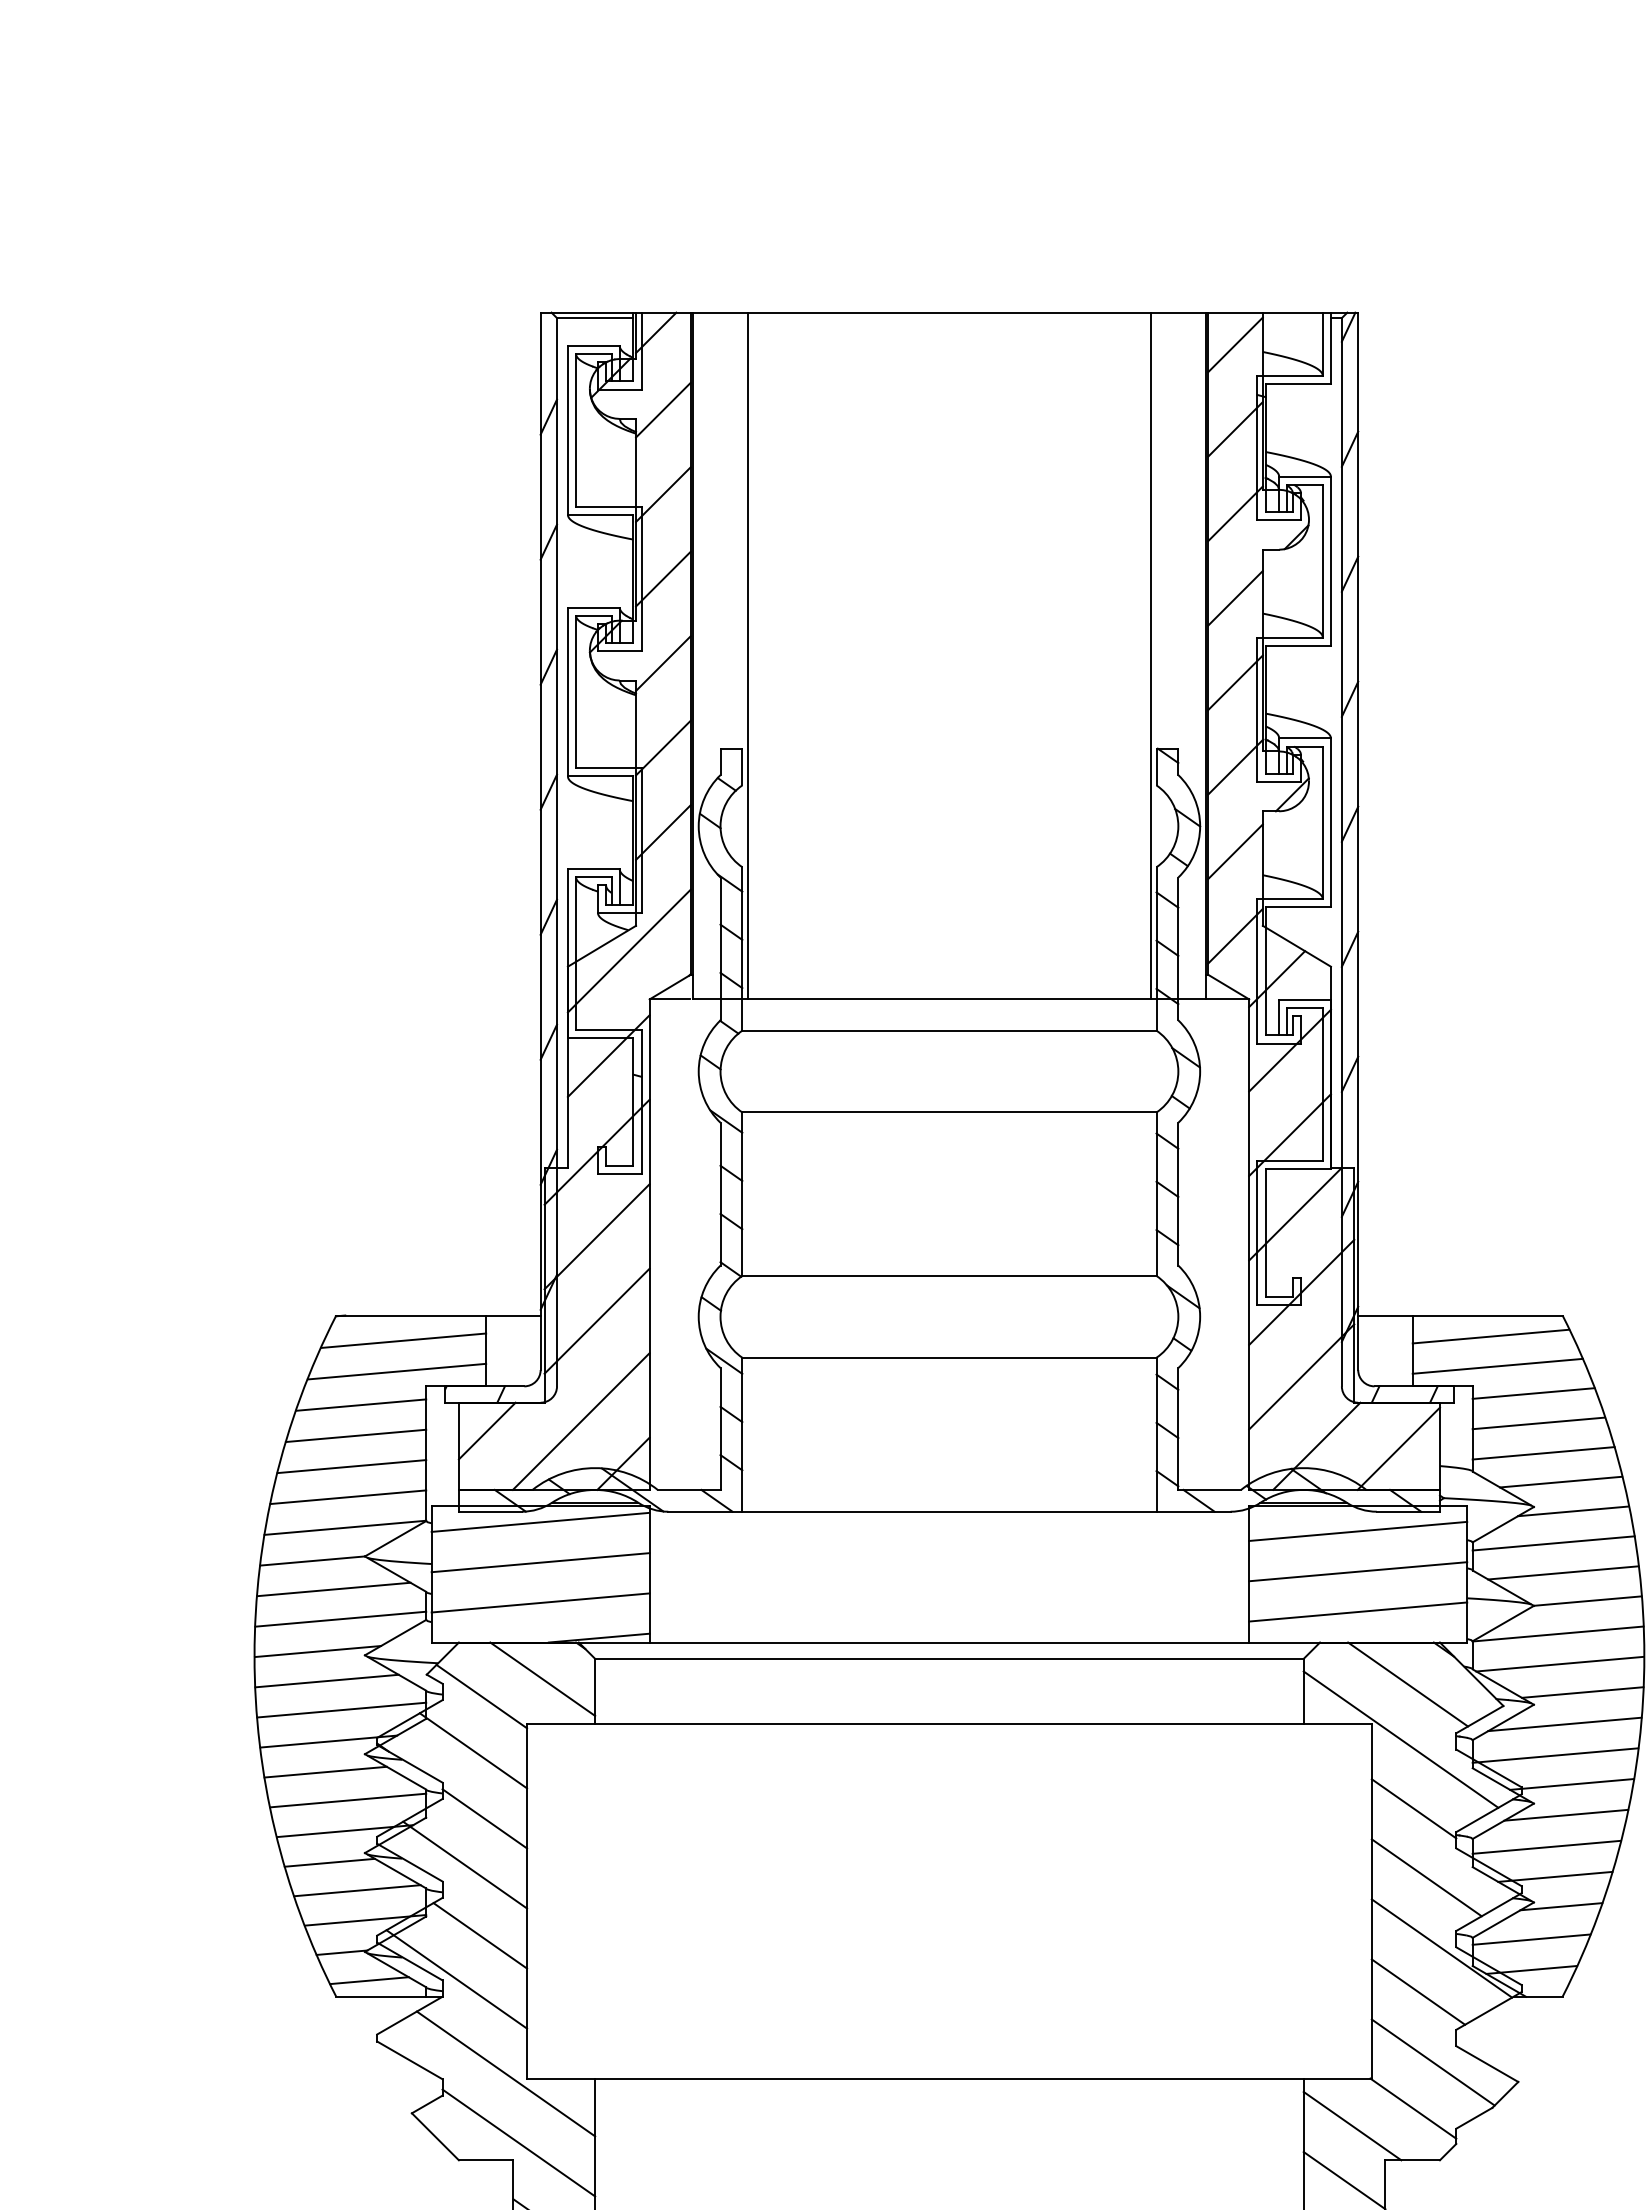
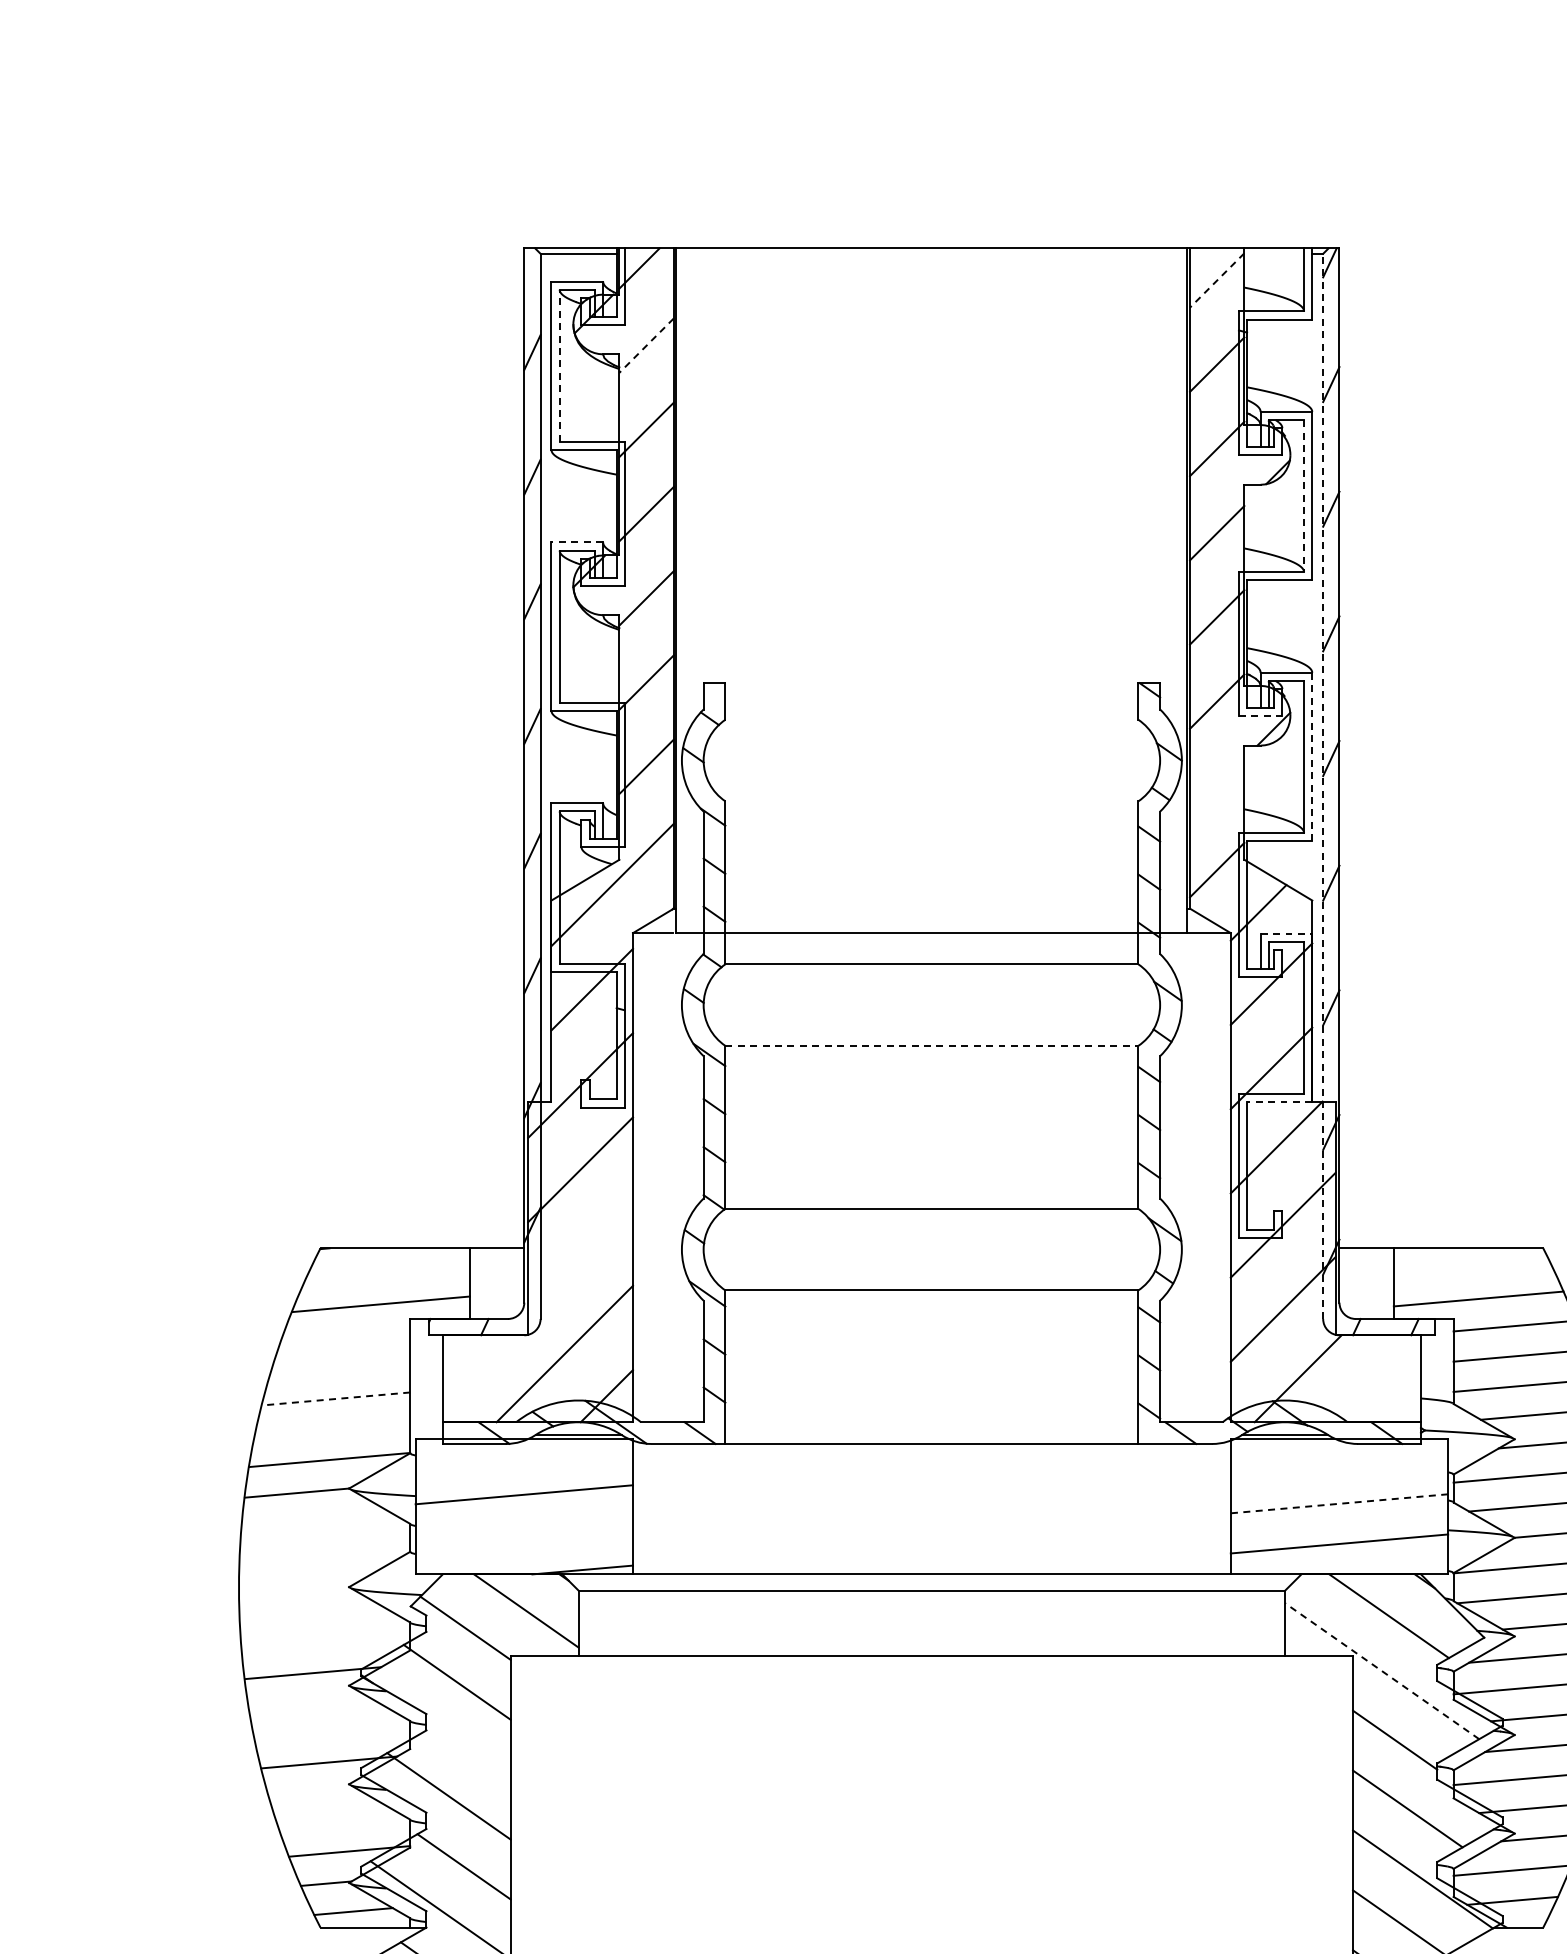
line: (1235, 344) -> (1217, 280), solid -> dashed
line: (663, 410) -> (646, 345), solid -> dashed
line: (576, 429) -> (560, 364), solid -> dashed
line: (1322, 561) -> (1303, 496), solid -> dashed
line: (593, 607) -> (576, 542), solid -> dashed
line: (747, 655) -> (730, 590), removed
line: (1151, 655) -> (1133, 590), removed
line: (1279, 781) -> (1260, 715), solid -> dashed
line: (1330, 822) -> (1311, 756), solid -> dashed
line: (1235, 851) -> (1217, 785), removed
line: (1341, 851) -> (1322, 785), solid -> dashed
line: (1305, 999) -> (1286, 933), solid -> dashed
line: (949, 1112) -> (931, 1045), solid -> dashed
line: (1298, 1168) -> (1279, 1101), solid -> dashed
line: (596, 1320) -> (579, 1253), removed
line: (1490, 1336) -> (1471, 1269), removed
line: (403, 1340) -> (387, 1273), removed
line: (361, 1404) -> (345, 1337), removed
line: (486, 1430) -> (470, 1362), removed
line: (355, 1435) -> (339, 1367), removed
line: (1398, 1448) -> (1379, 1380), removed
line: (351, 1466) -> (335, 1398), solid -> dashed
line: (348, 1497) -> (332, 1429), removed
line: (540, 1521) -> (524, 1453), removed
line: (1358, 1530) -> (1339, 1462), removed
line: (1357, 1571) -> (1338, 1503), solid -> dashed
line: (333, 1589) -> (317, 1521), removed
line: (540, 1602) -> (524, 1534), removed
line: (340, 1618) -> (324, 1550), removed
line: (317, 1651) -> (301, 1583), removed
line: (326, 1680) -> (310, 1612), removed
line: (341, 1709) -> (325, 1641), removed
line: (1401, 1739) -> (1382, 1671), solid -> dashed
line: (325, 1771) -> (309, 1702), removed
line: (348, 1800) -> (332, 1731), removed
line: (484, 1818) -> (468, 1749), removed
line: (329, 1862) -> (313, 1793), removed
line: (357, 1890) -> (341, 1821), removed

